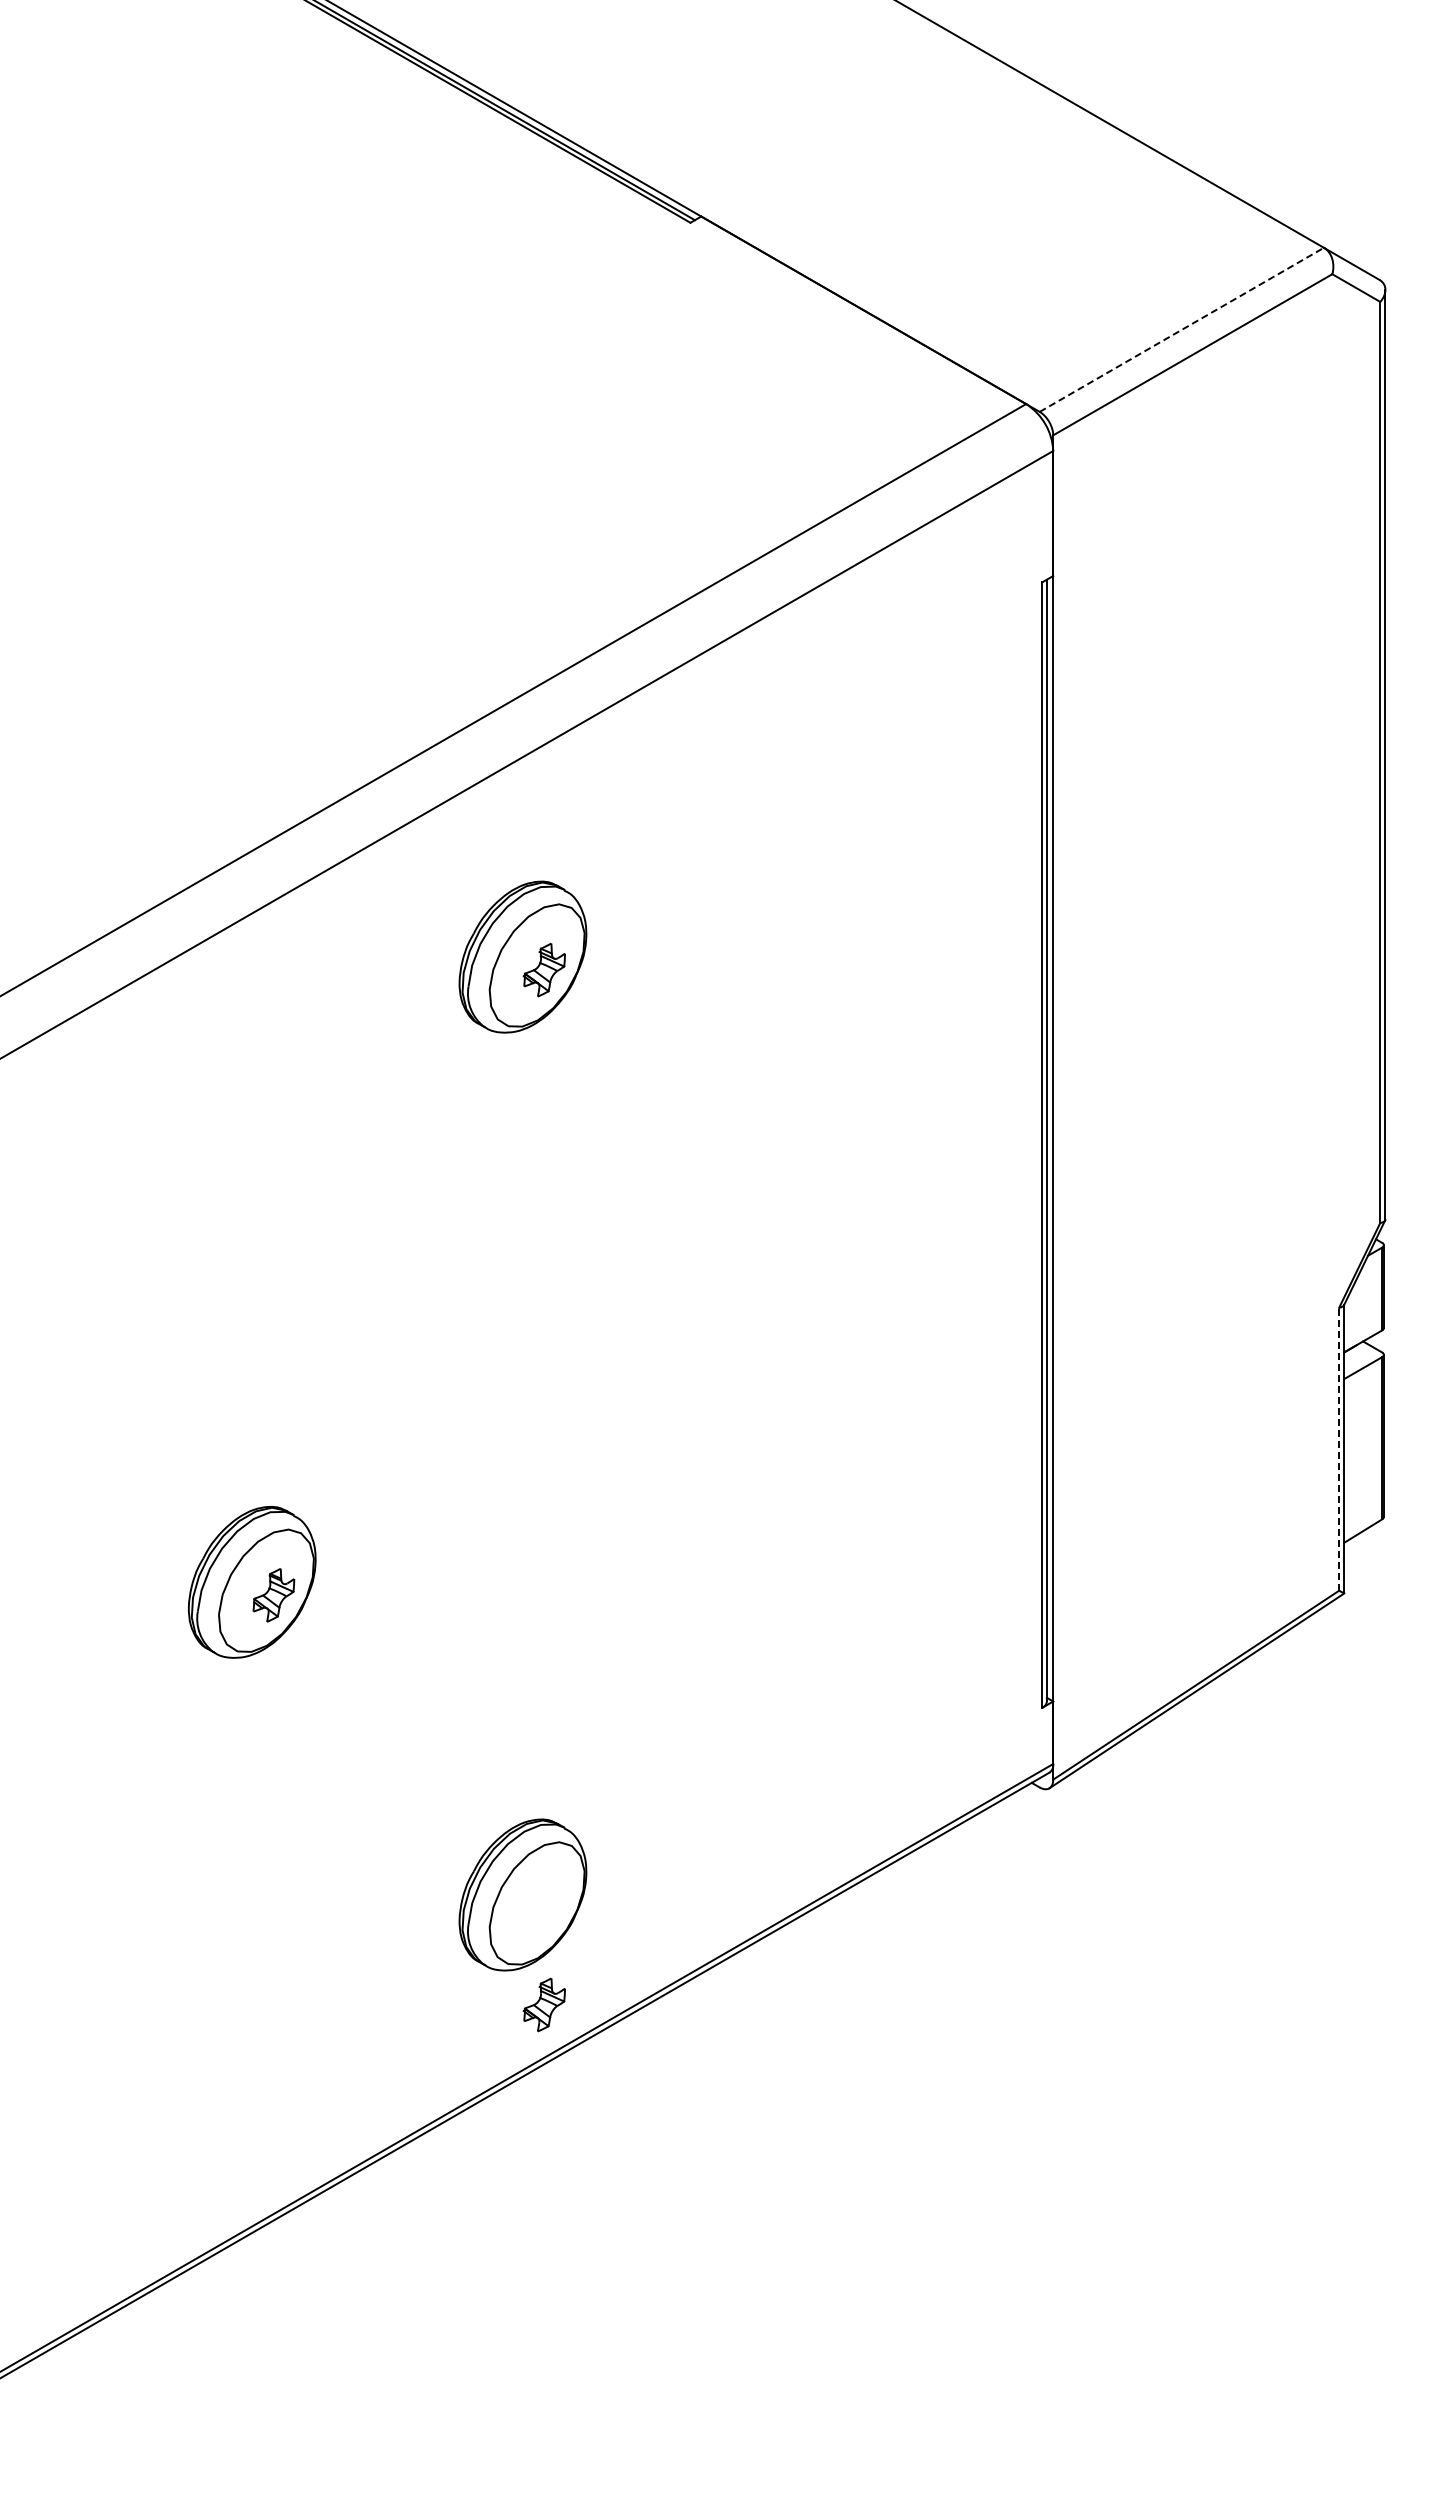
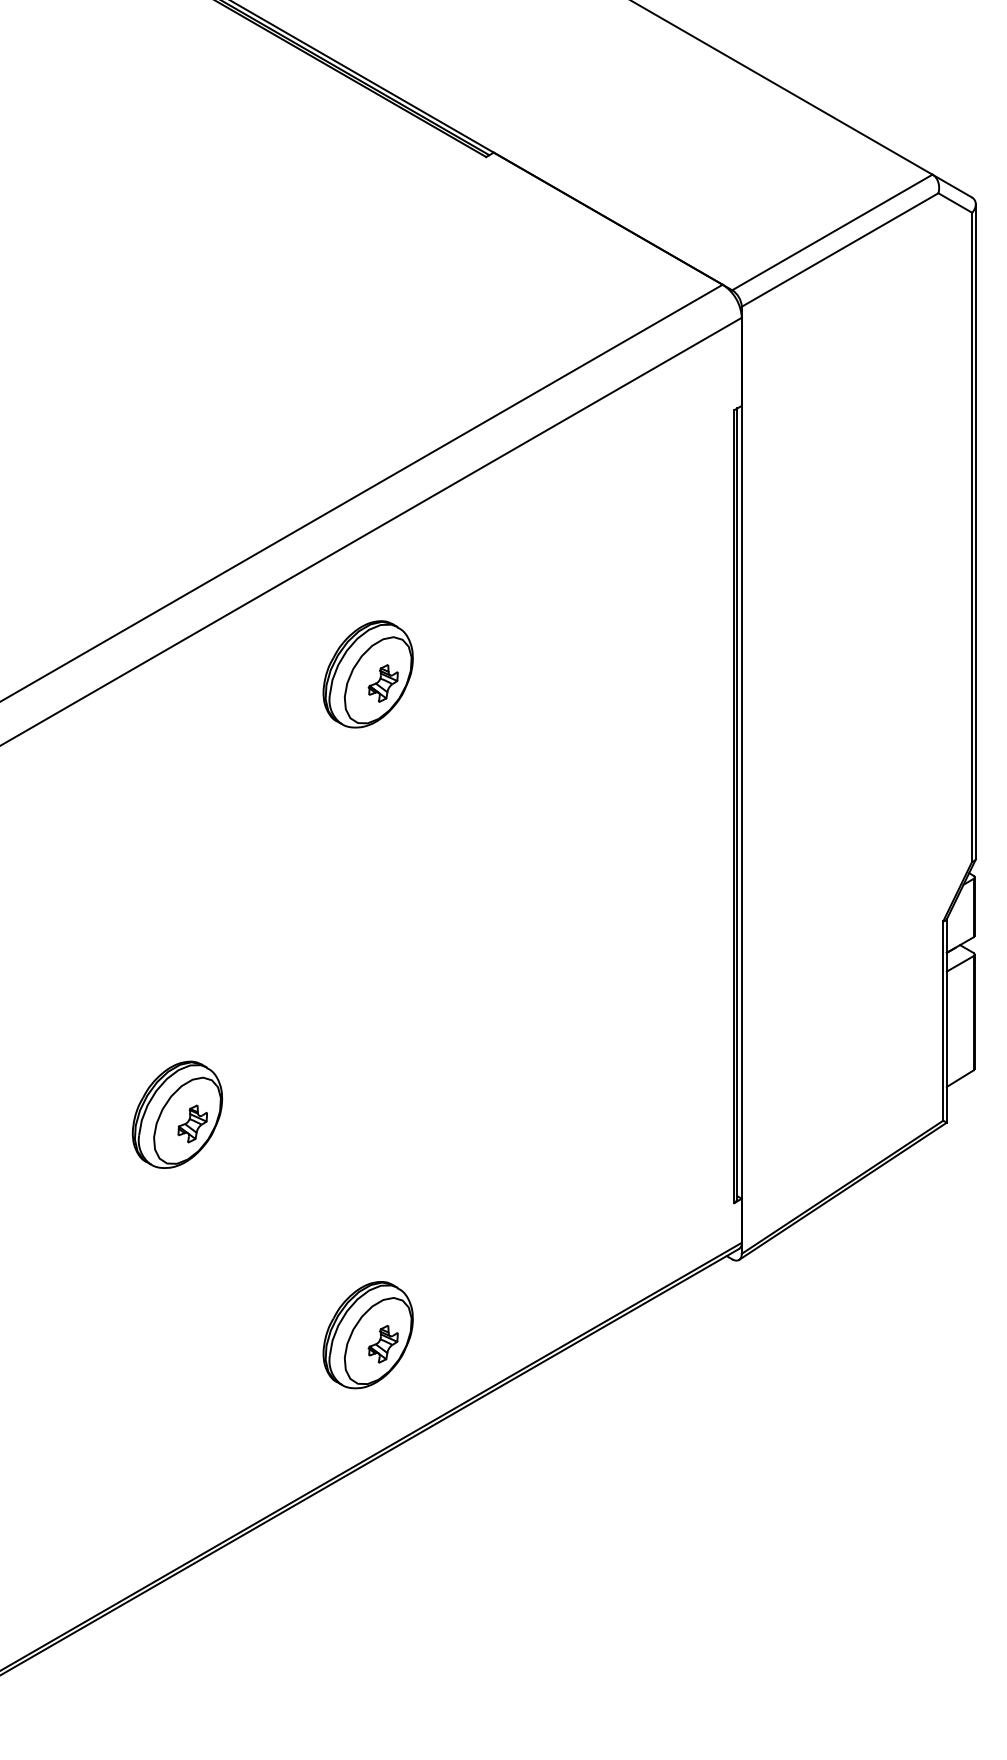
line: (1182, 329) -> (832, 232), dashed -> solid
line: (1339, 1448) -> (943, 1020), dashed -> solid
part: (543, 2004) -> (382, 1343), moved

